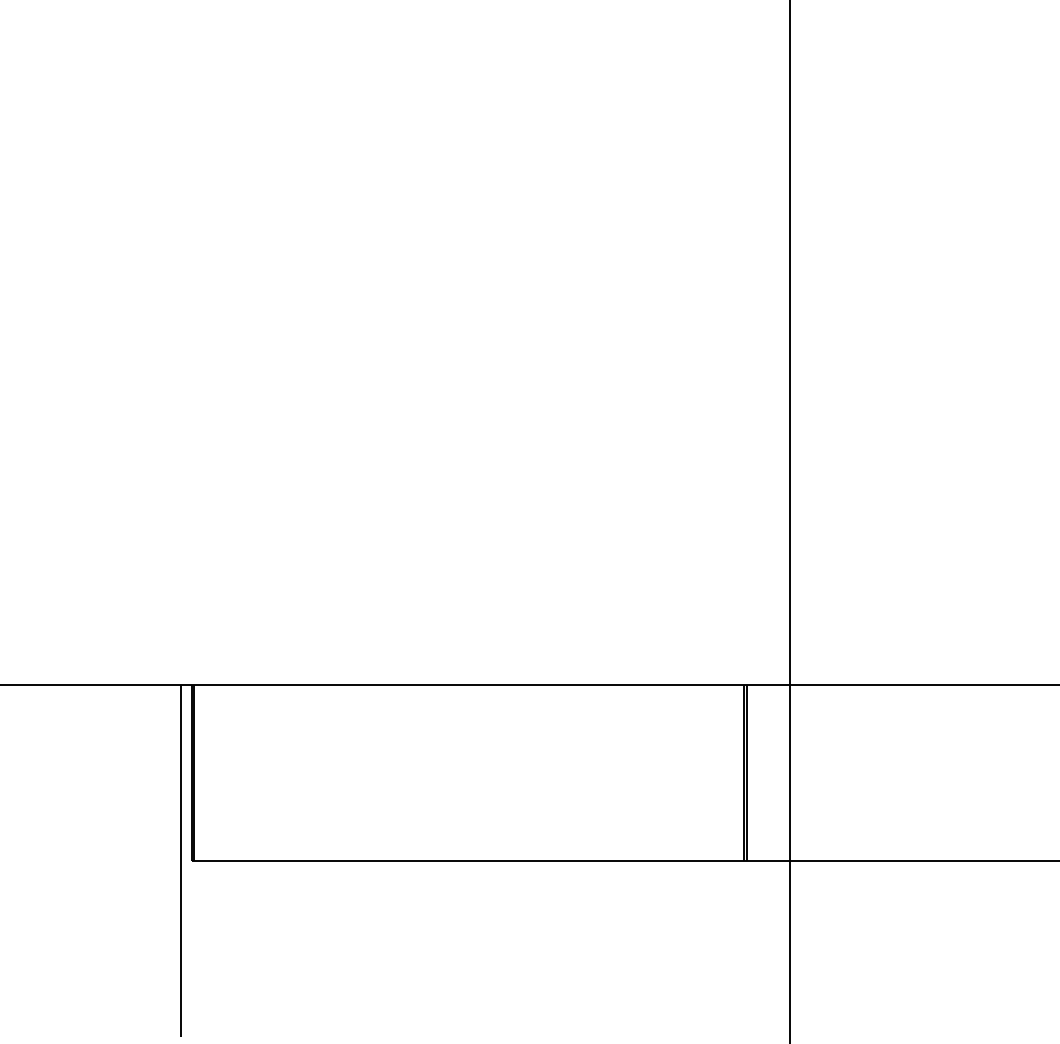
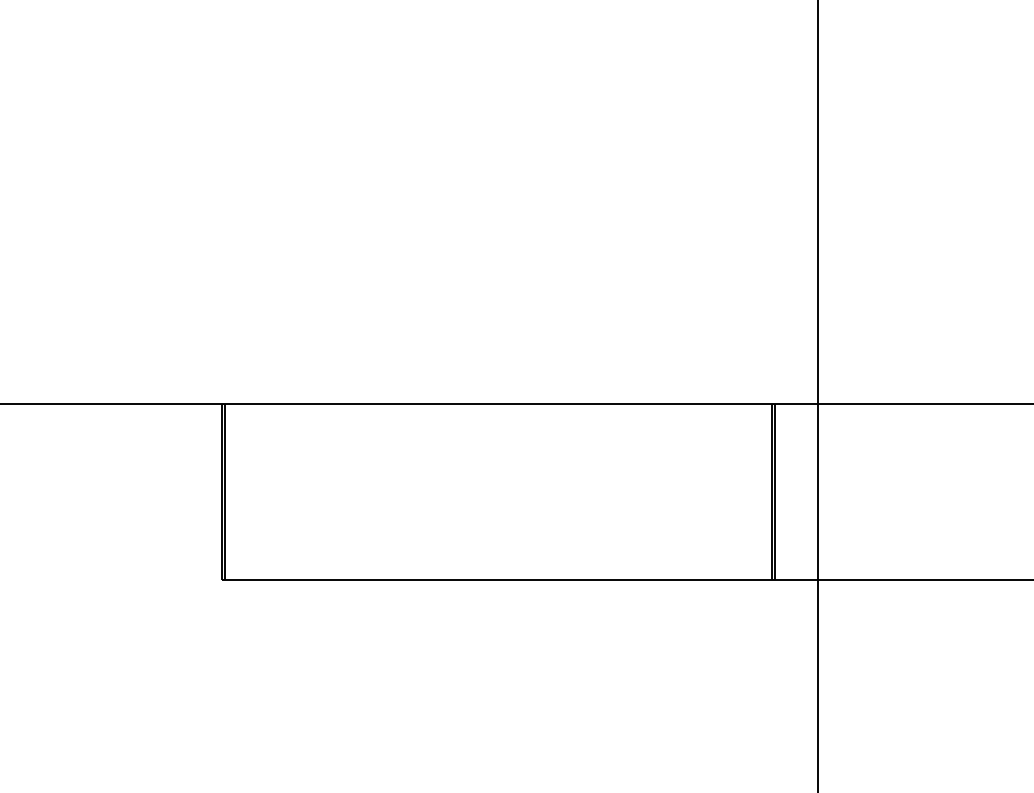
line: (180, 860) -> (211, 579), removed

